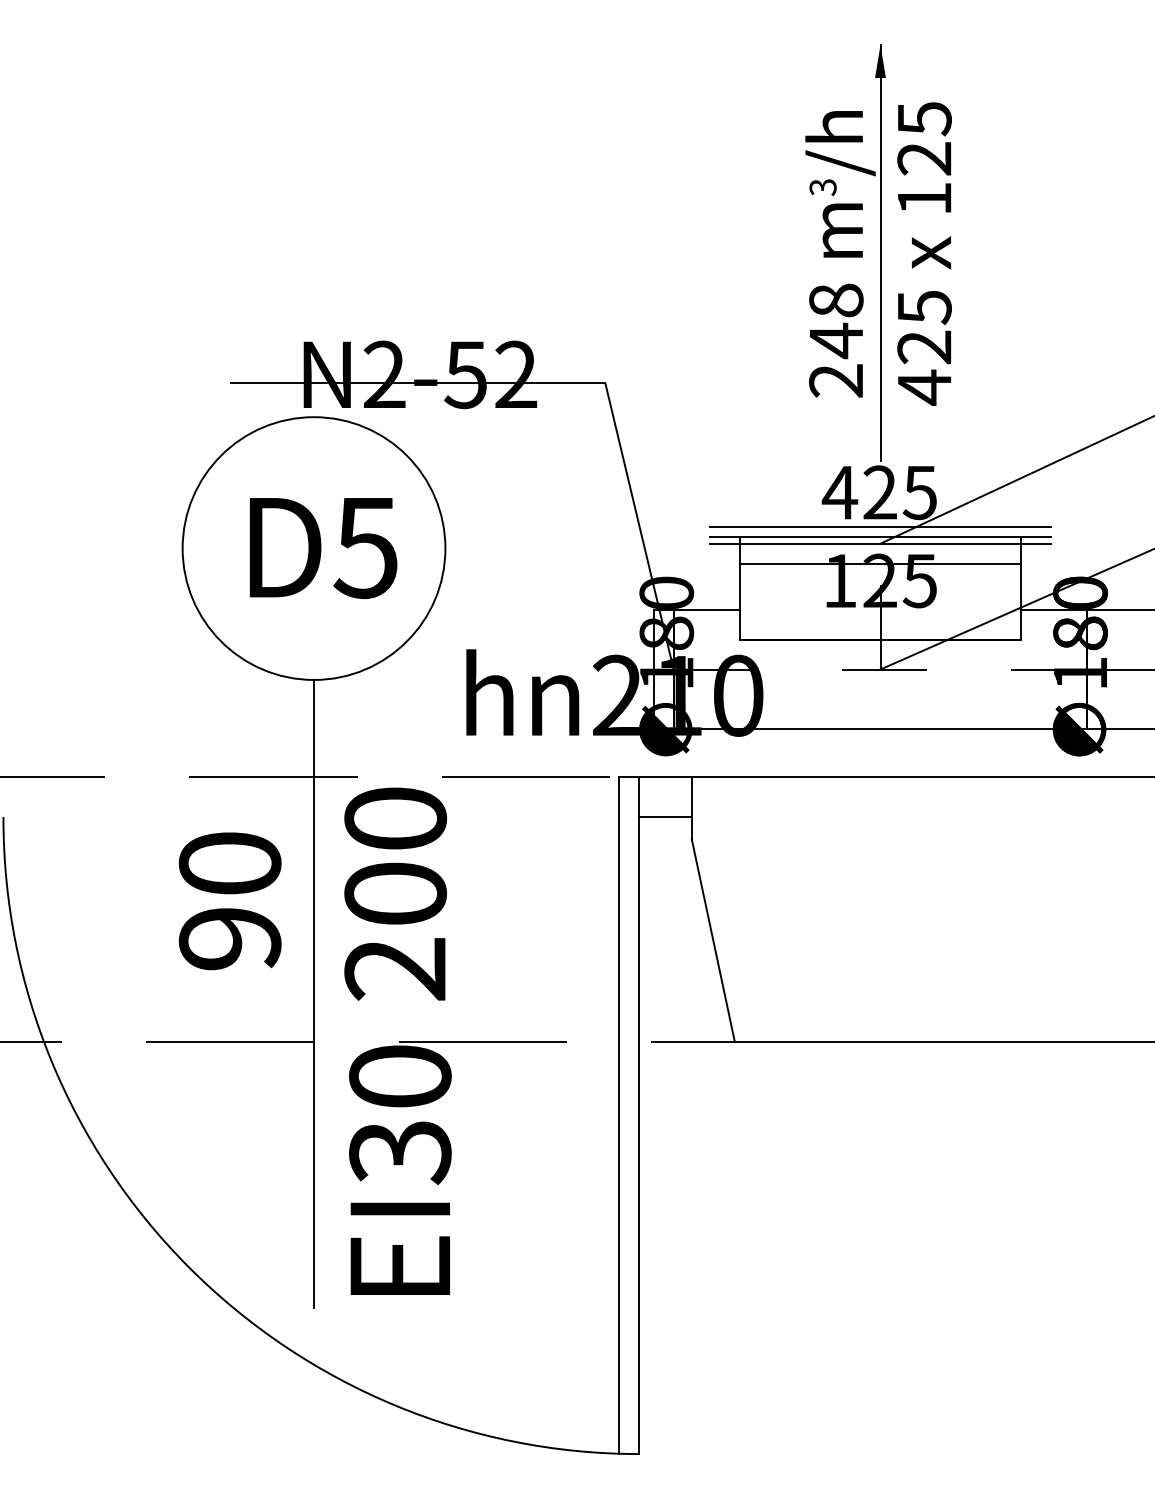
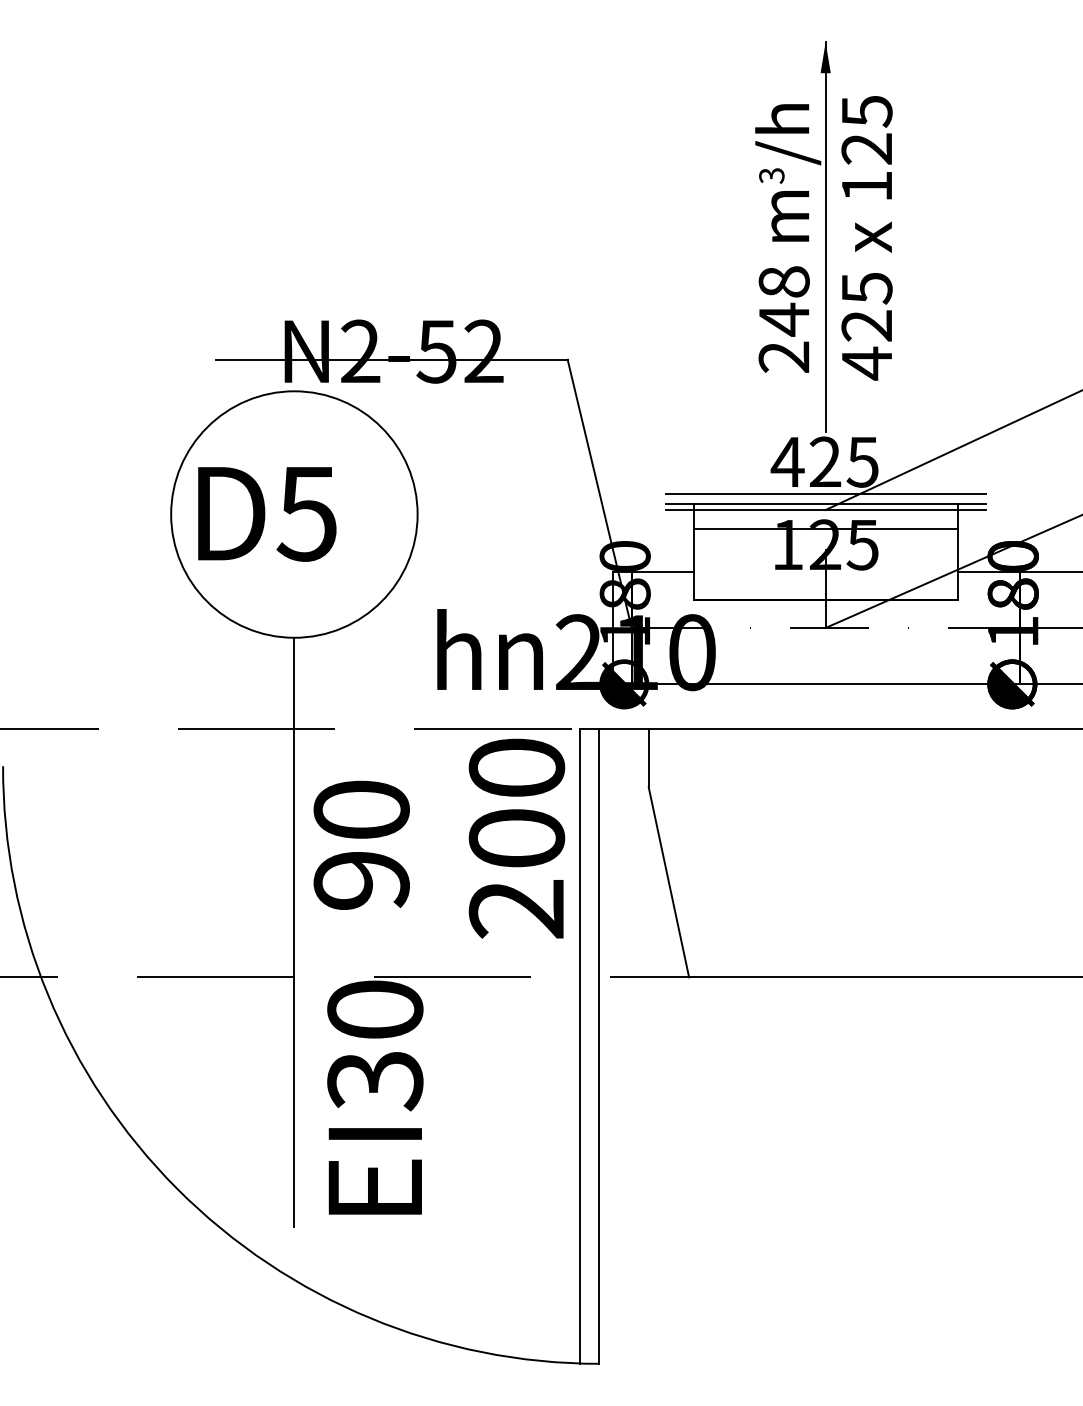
text: (323, 548) -> (267, 514), moved
line: (664, 817) -> (623, 766), removed
text: (313, 893) -> (439, 838), moved

